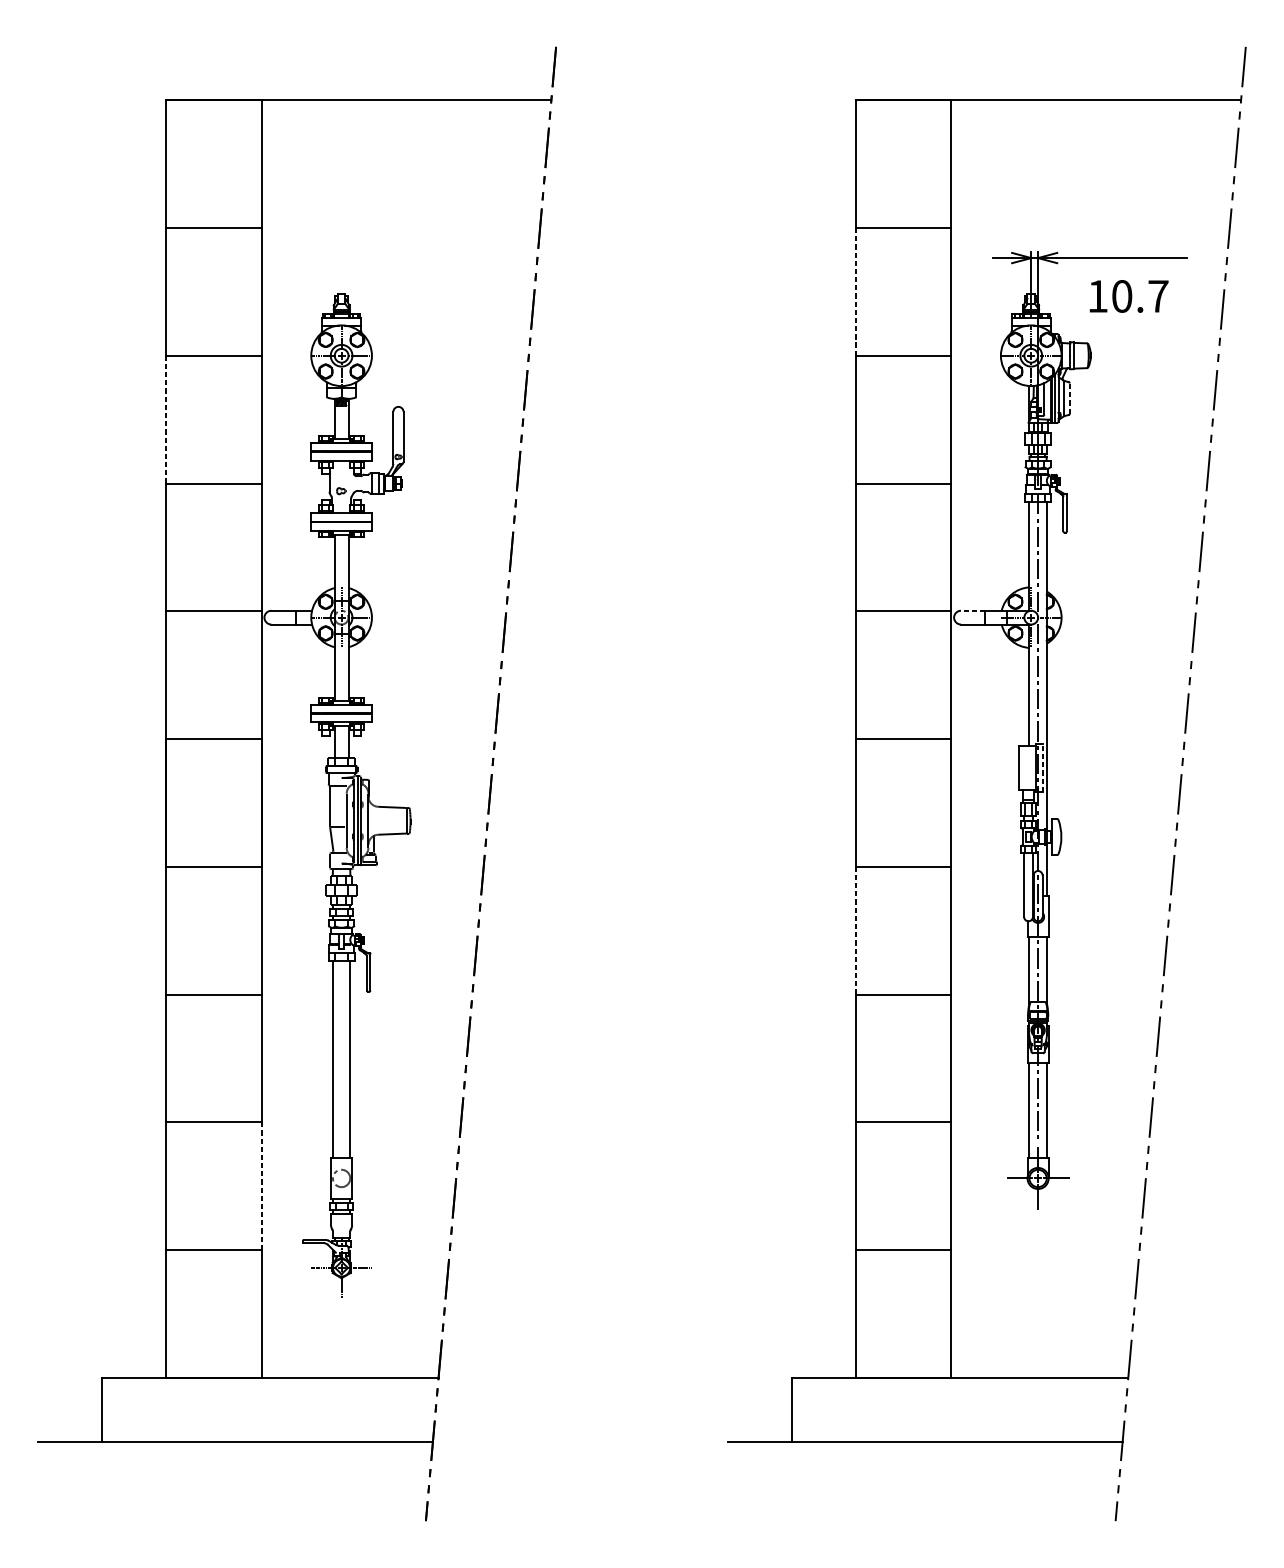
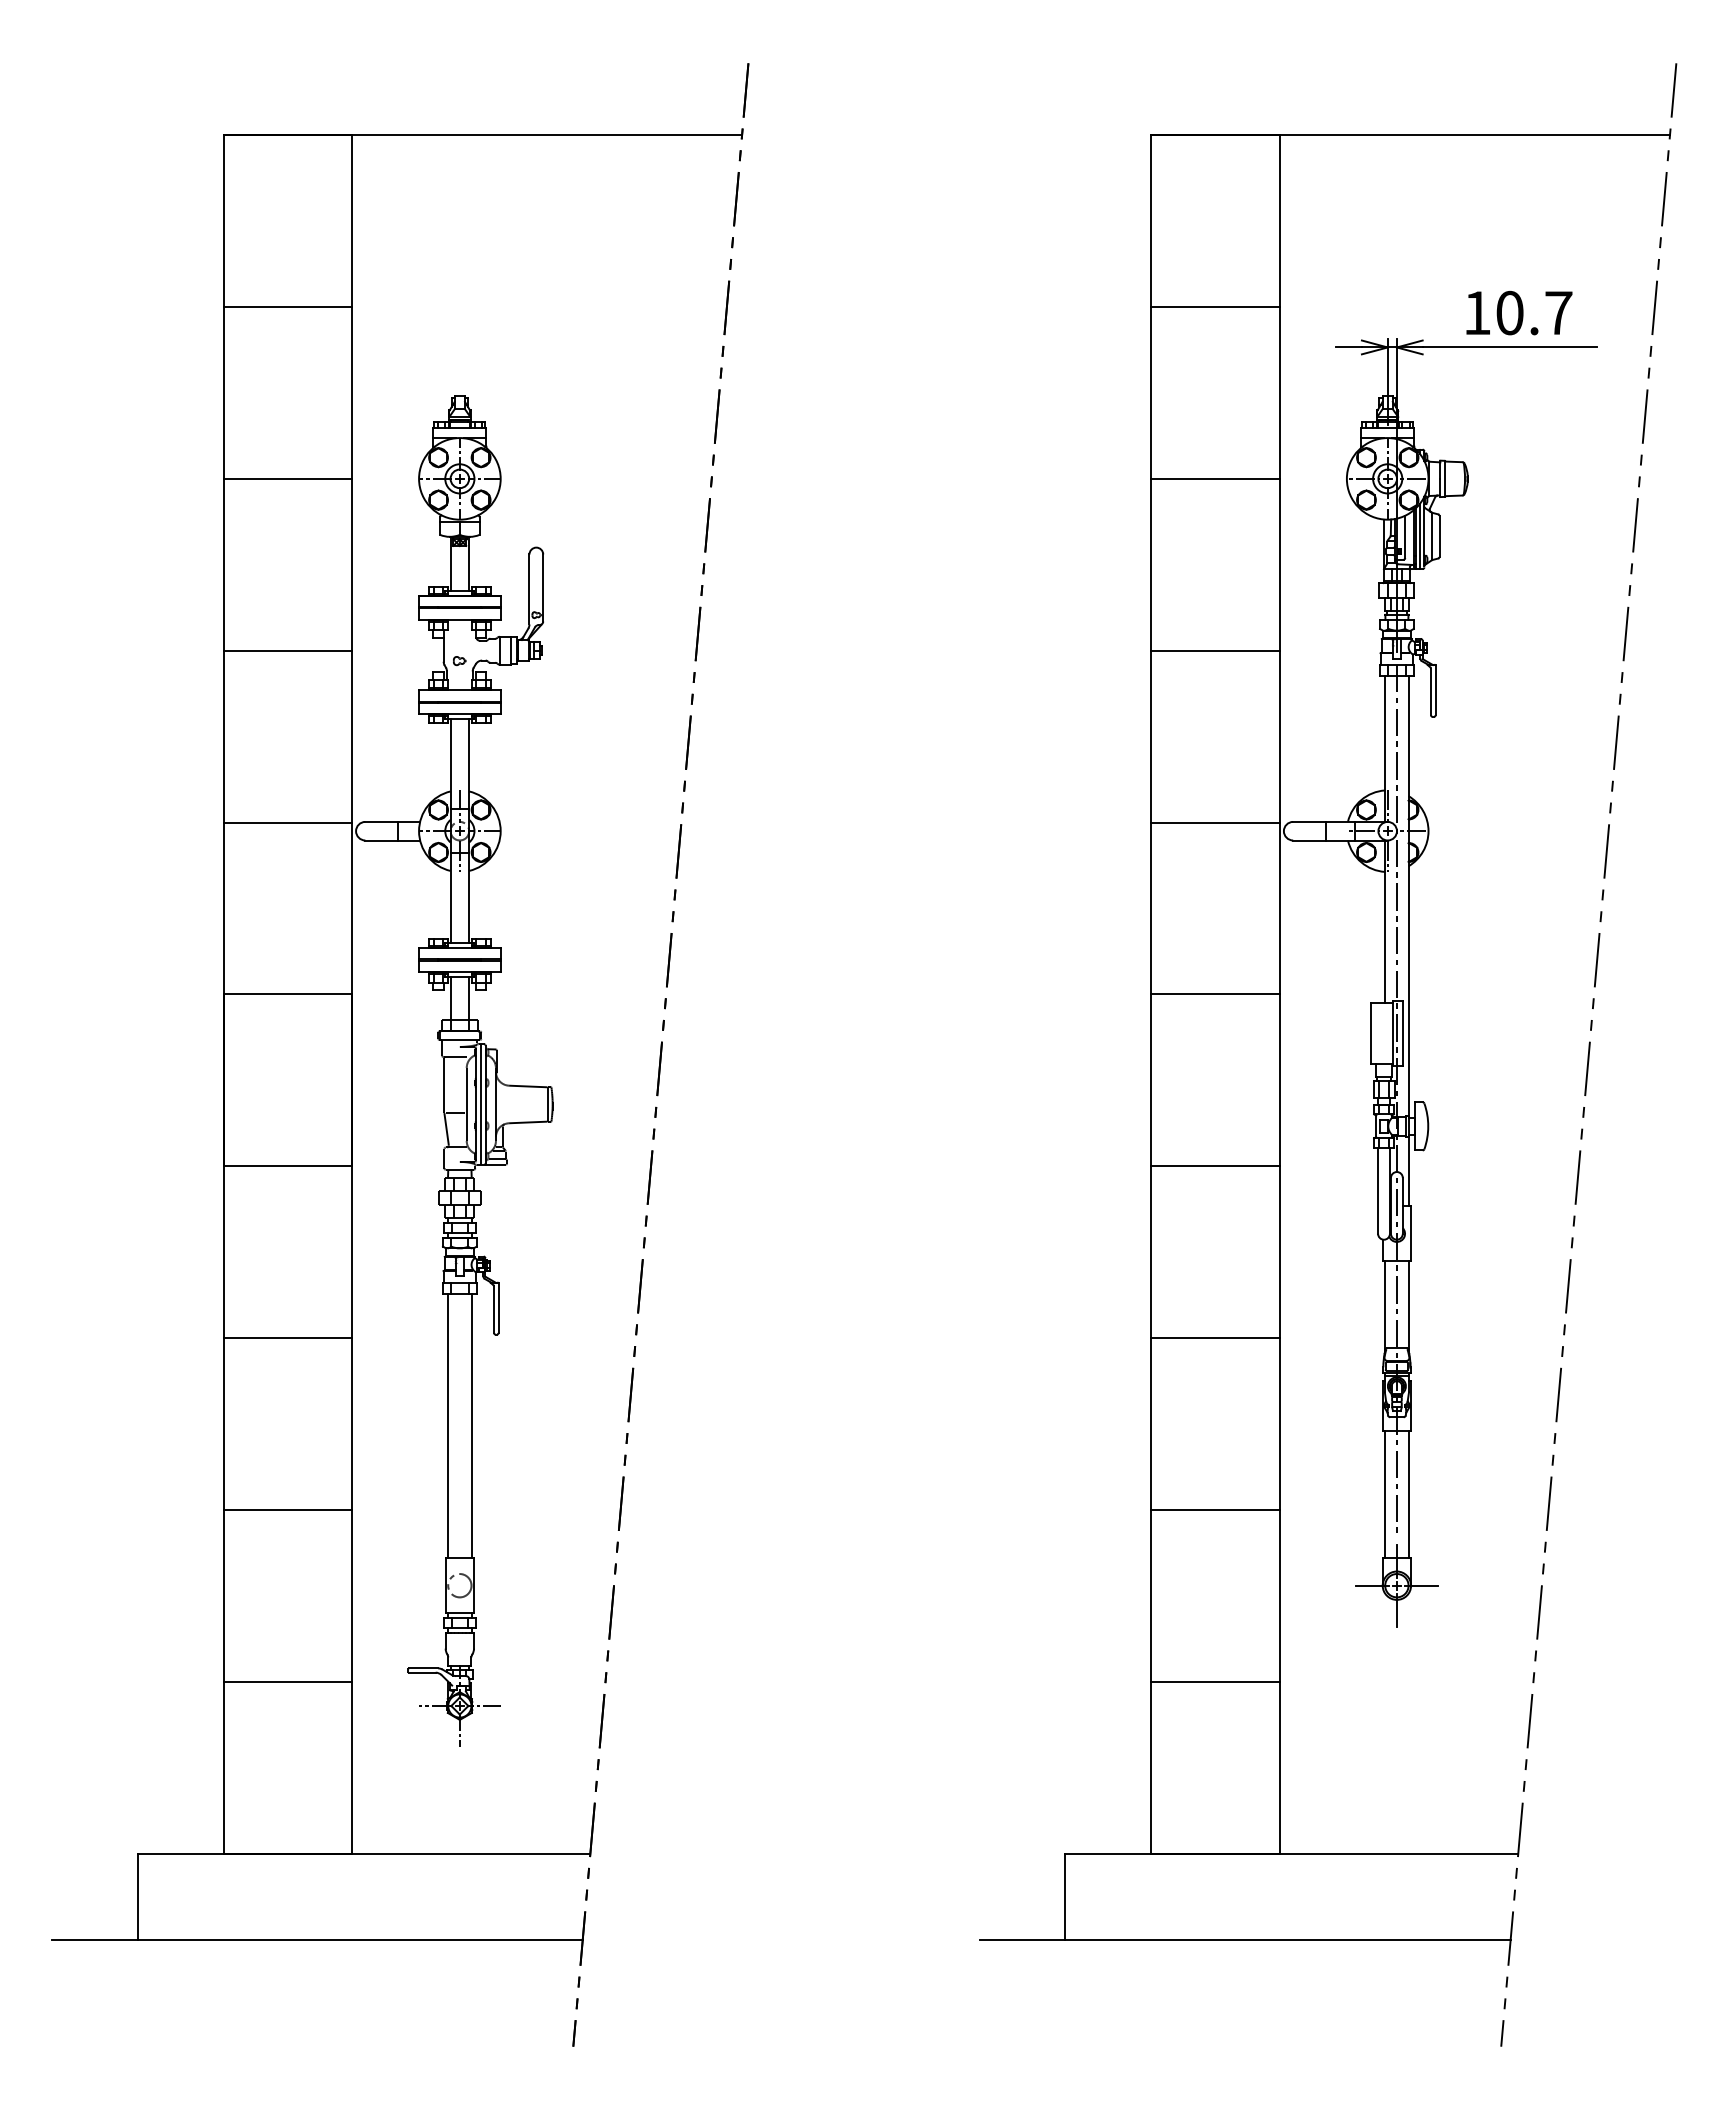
line: (855, 291) -> (1151, 392), dashed -> solid
text: (1129, 296) -> (1519, 312), moved
line: (1069, 398) -> (1439, 536), dashed -> solid
line: (165, 419) -> (223, 564), dashed -> solid
line: (973, 610) -> (1309, 821), dashed -> solid
line: (1042, 768) -> (1402, 1033), dashed -> solid
line: (855, 930) -> (1151, 1252), dashed -> solid
line: (261, 1186) -> (352, 1596), dashed -> solid

